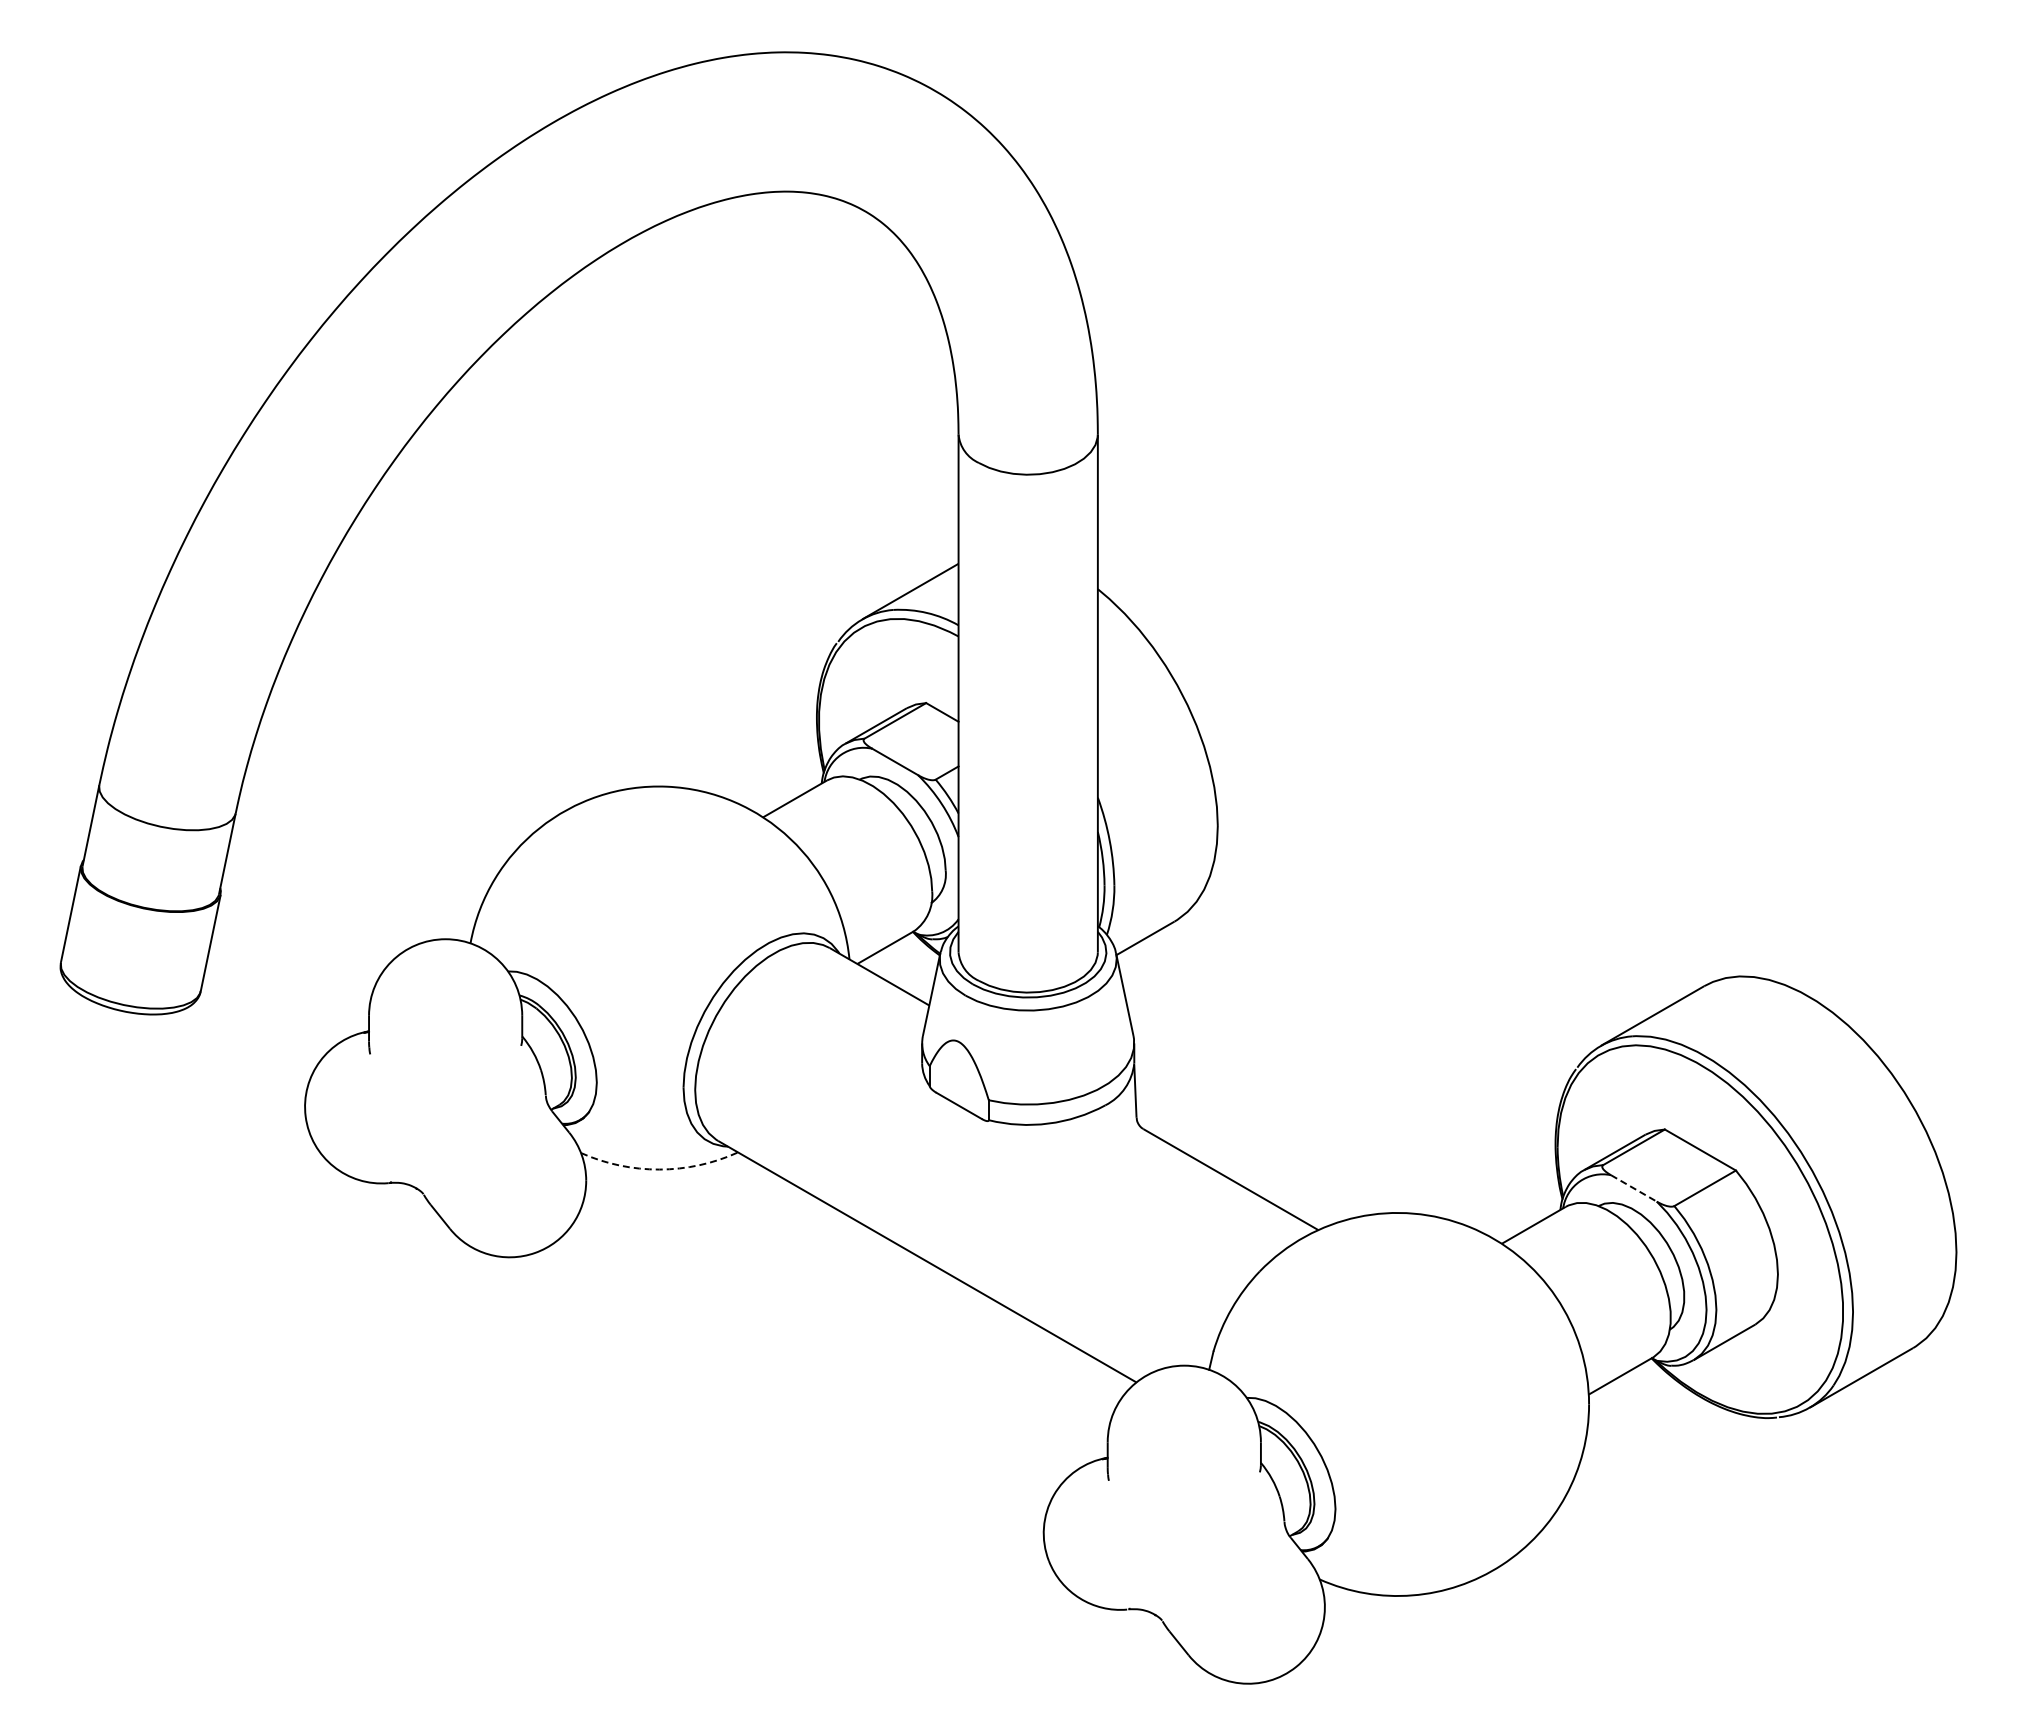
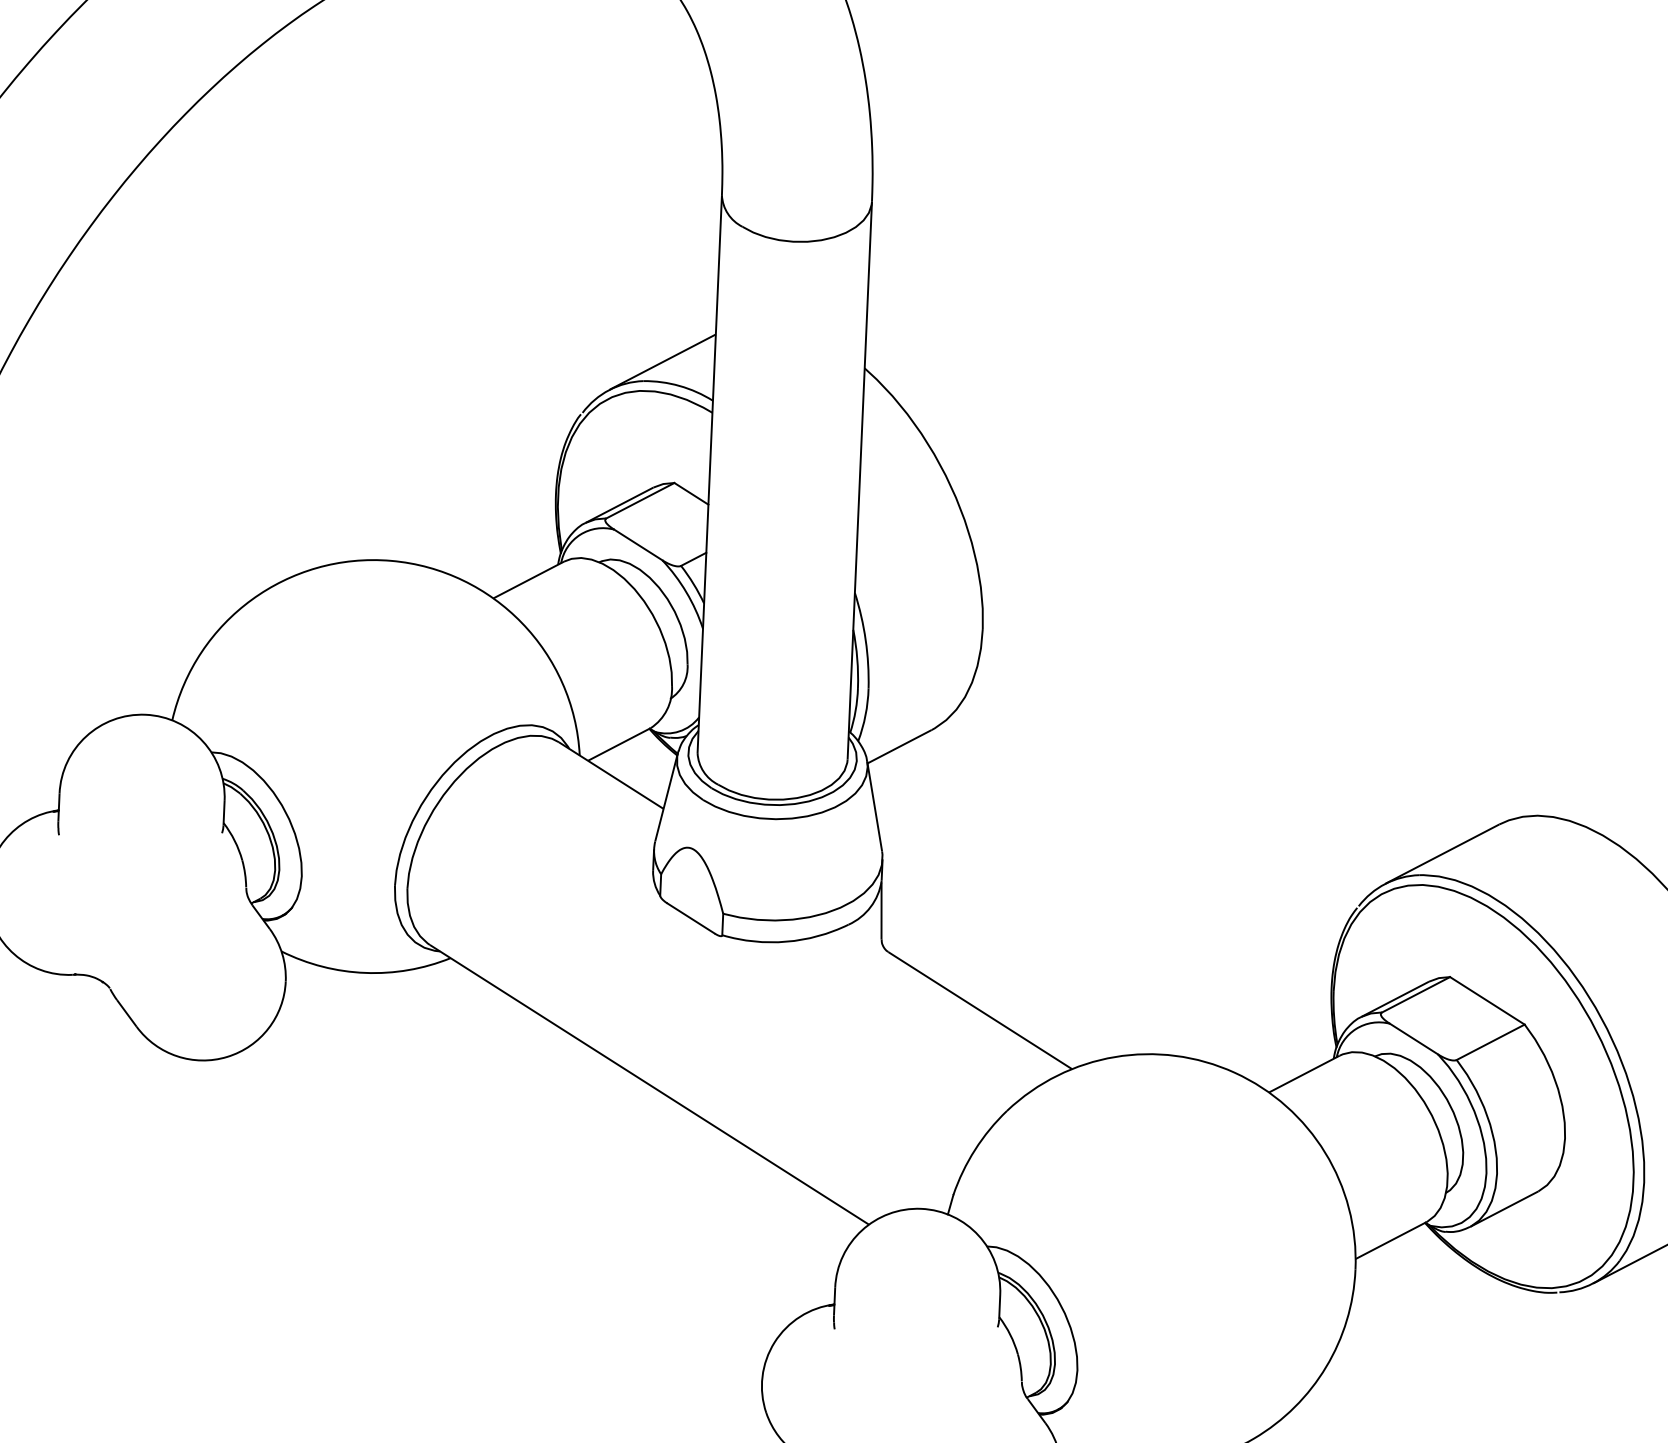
arc: (659, 1169) -> (365, 972), dashed -> solid
line: (1634, 1188) -> (1414, 1039), dashed -> solid

